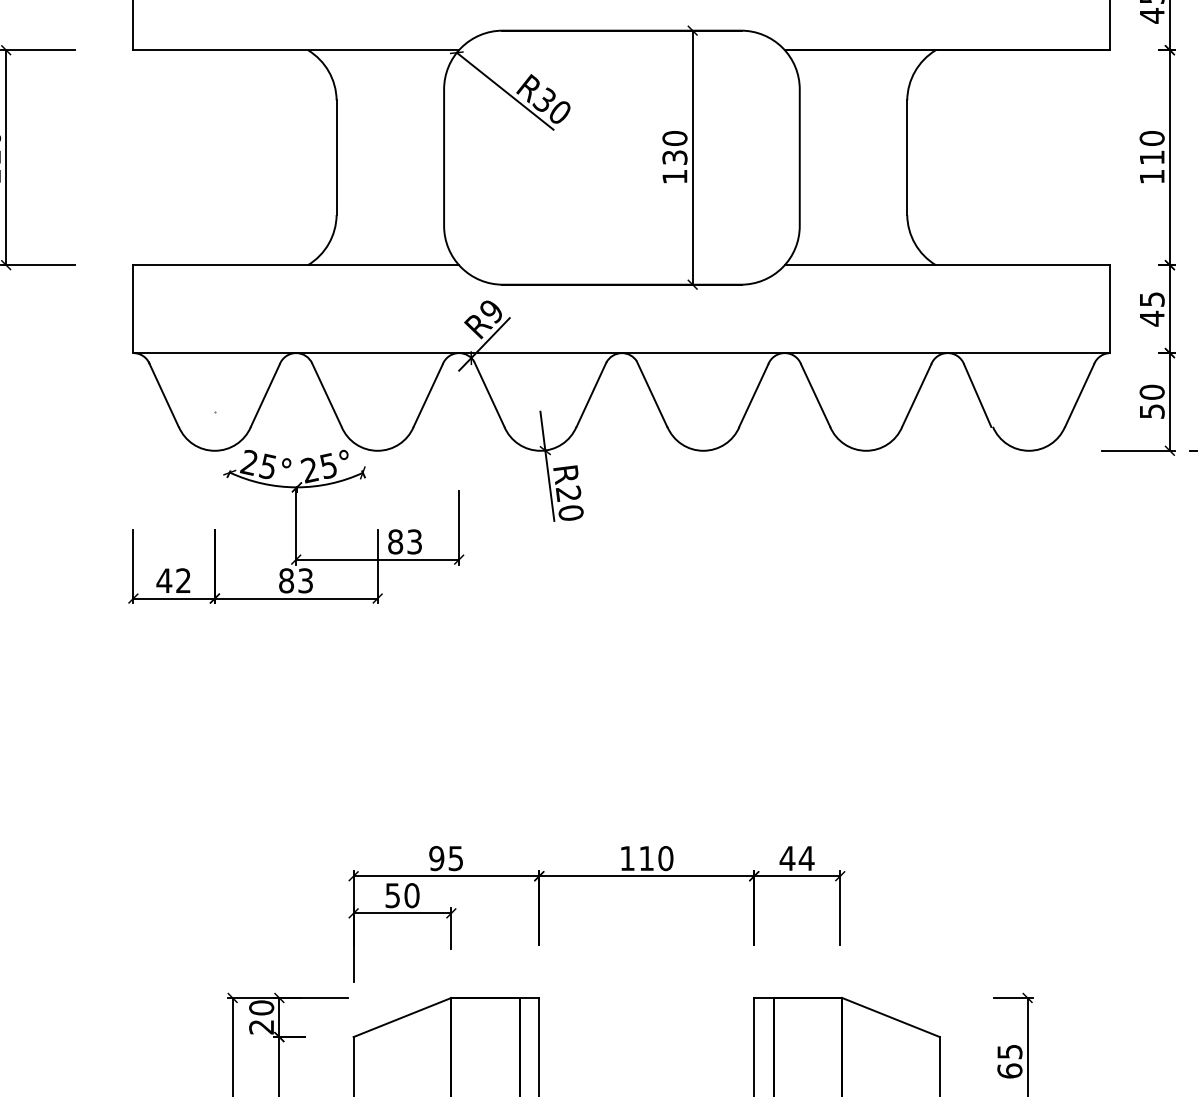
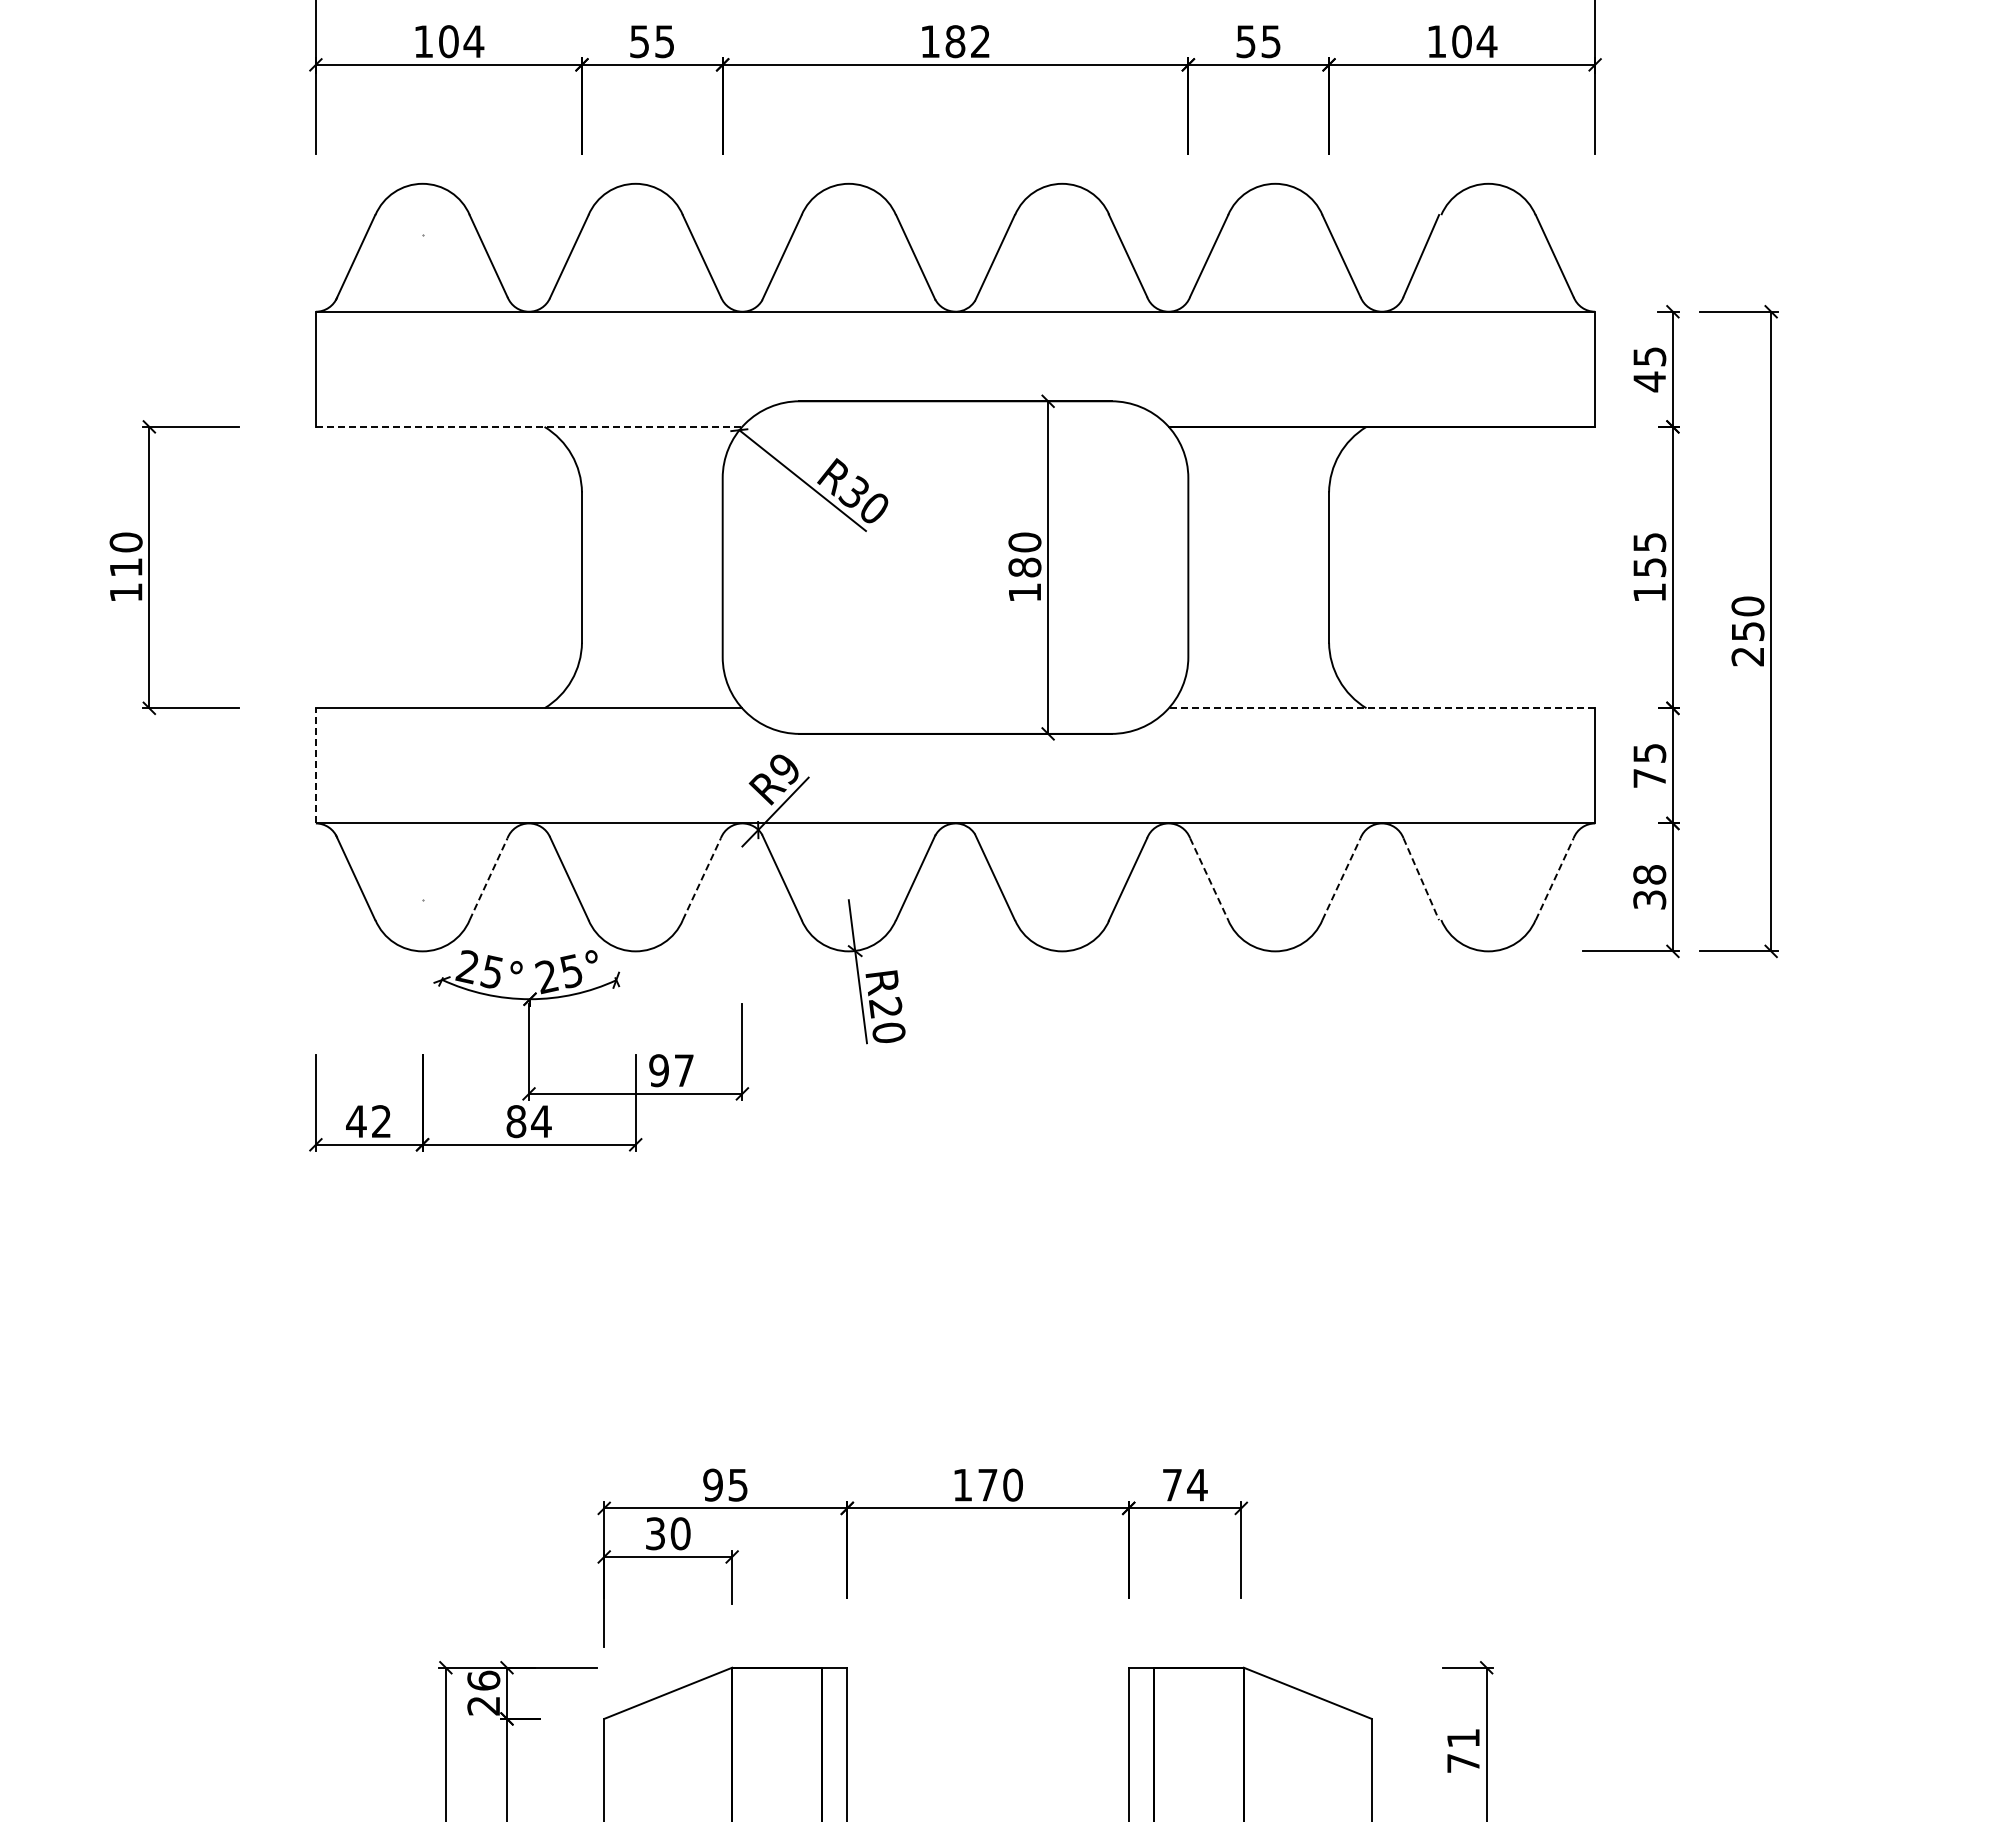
line: (296, 49) -> (529, 426), solid -> dashed
text: (1151, 147) -> (1649, 554), 110 -> 155
text: (674, 157) -> (1024, 567), 130 -> 180
line: (947, 265) -> (1381, 708), solid -> dashed
line: (133, 308) -> (315, 765), solid -> dashed
text: (1151, 318) -> (1649, 778), 45 -> 75
line: (265, 395) -> (488, 878), solid -> dashed
line: (428, 395) -> (702, 878), solid -> dashed
line: (815, 395) -> (1209, 879), solid -> dashed
line: (916, 395) -> (1341, 878), solid -> dashed
line: (977, 395) -> (1421, 879), solid -> dashed
line: (1079, 395) -> (1554, 878), solid -> dashed
text: (1151, 401) -> (1649, 886), 50 -> 38
text: (405, 541) -> (671, 1070), 83 -> 97
text: (305, 580) -> (541, 1121), 83 -> 84
text: (646, 858) -> (987, 1485), 110 -> 170
text: (786, 858) -> (1171, 1485), 44 -> 74
text: (392, 895) -> (655, 1533), 50 -> 30
text: (261, 1007) -> (483, 1680), 20 -> 26
text: (1009, 1061) -> (1463, 1751), 65 -> 71

